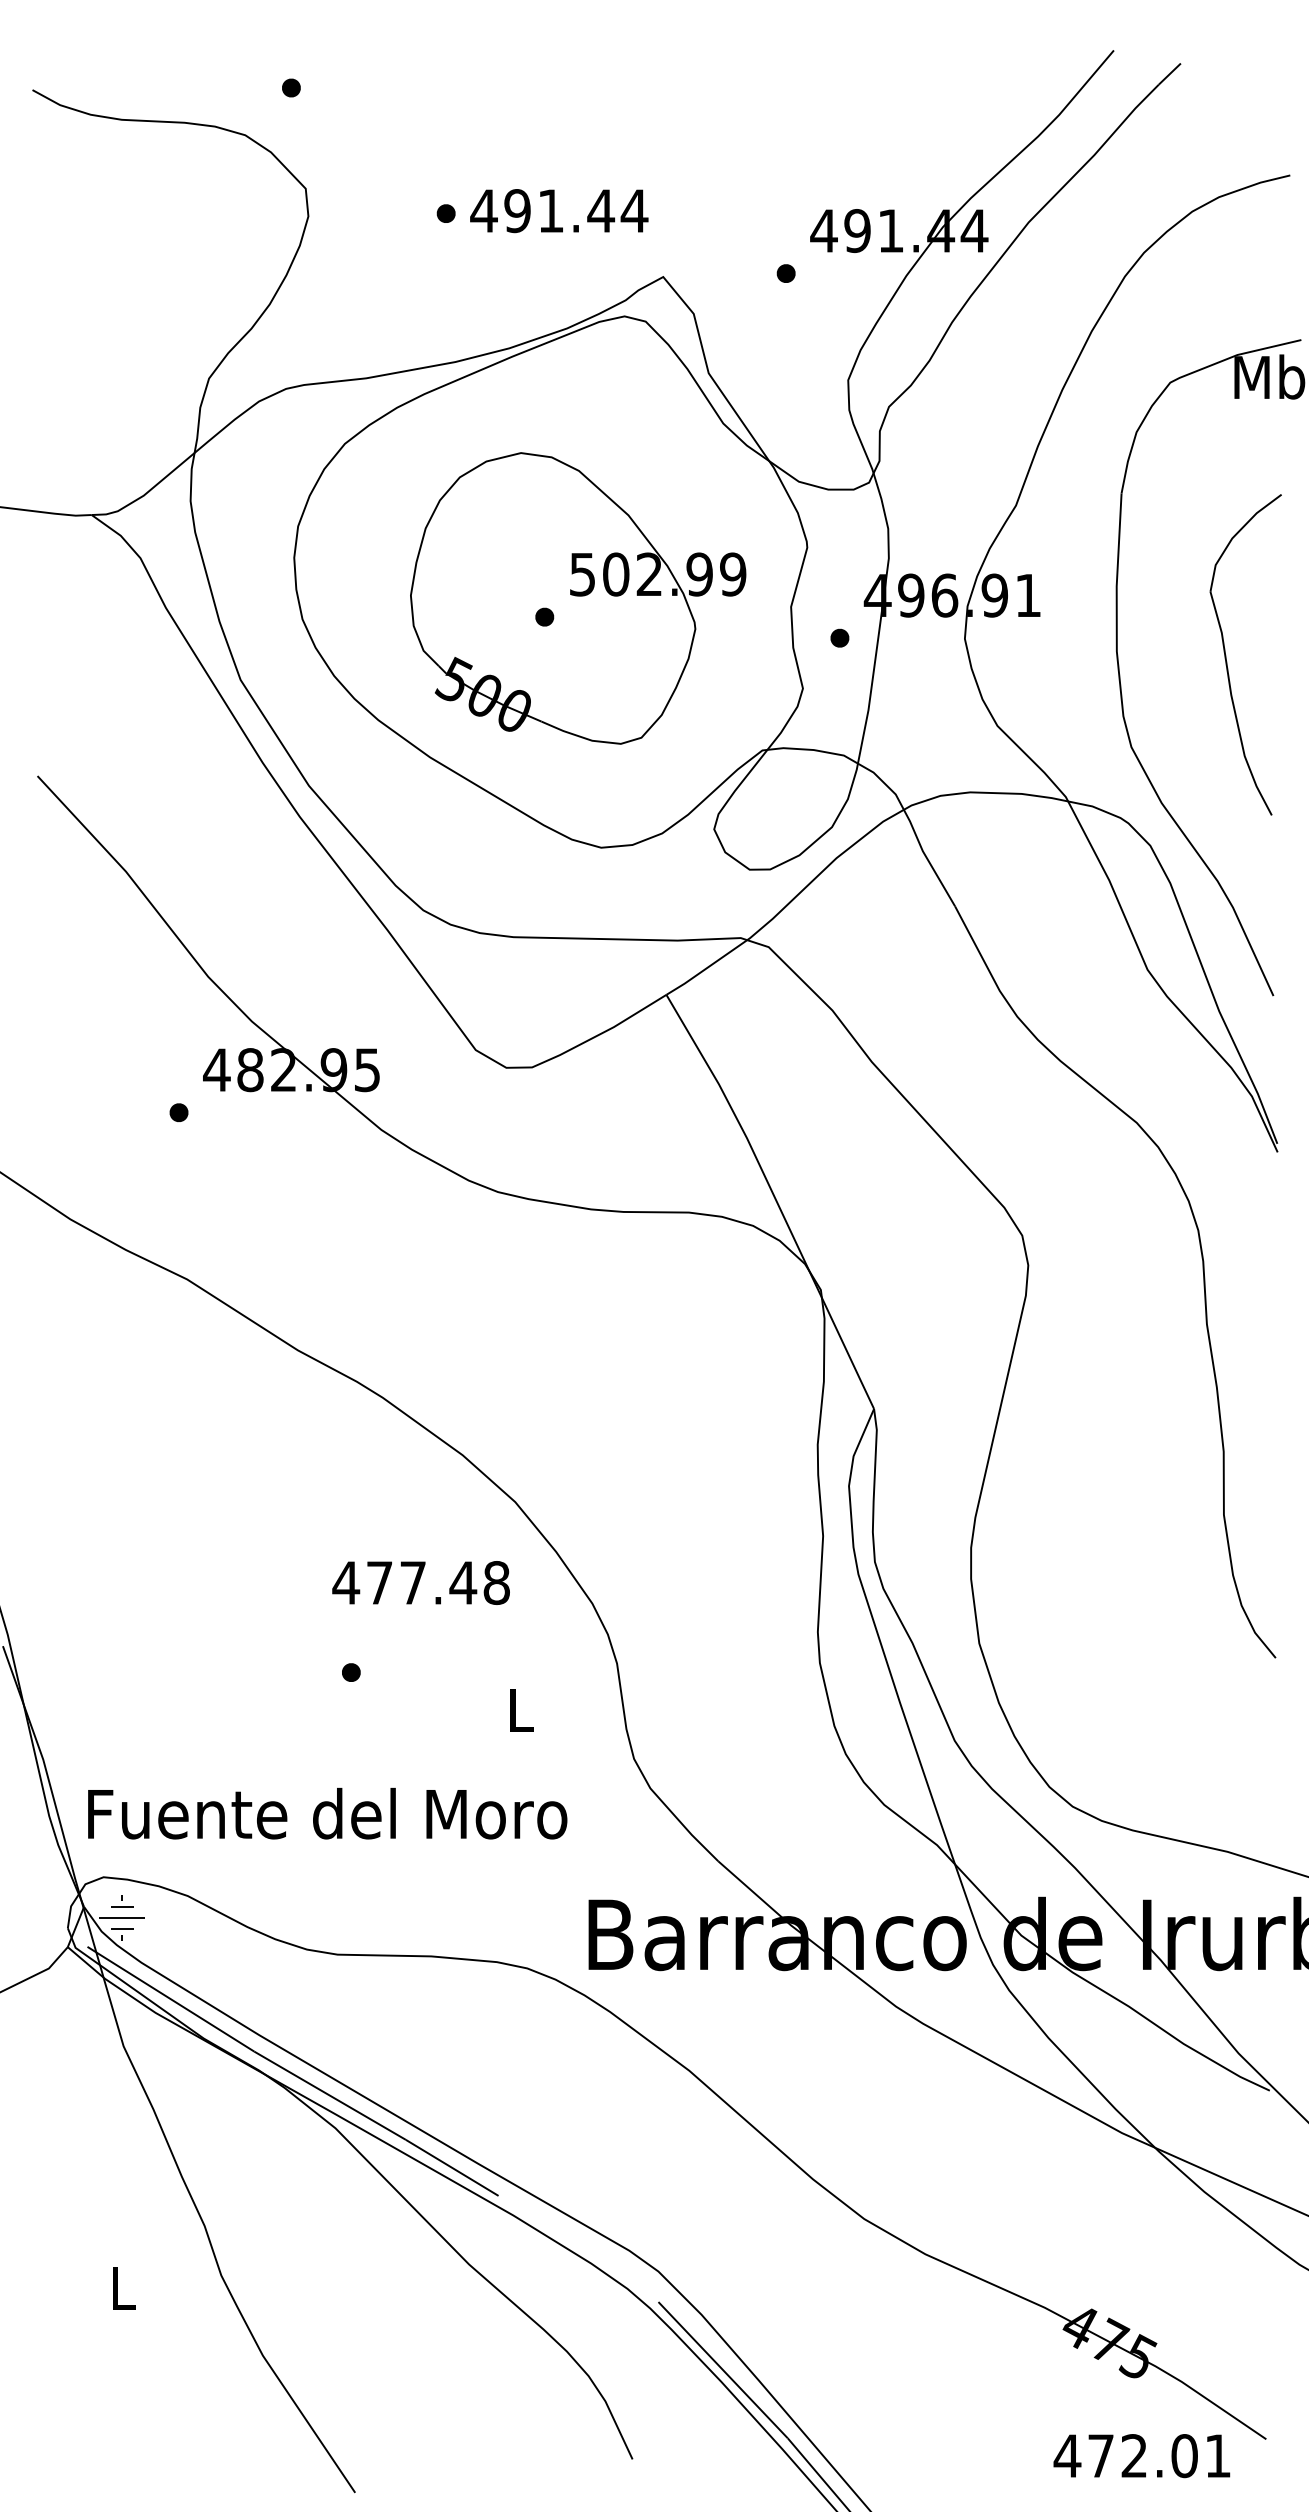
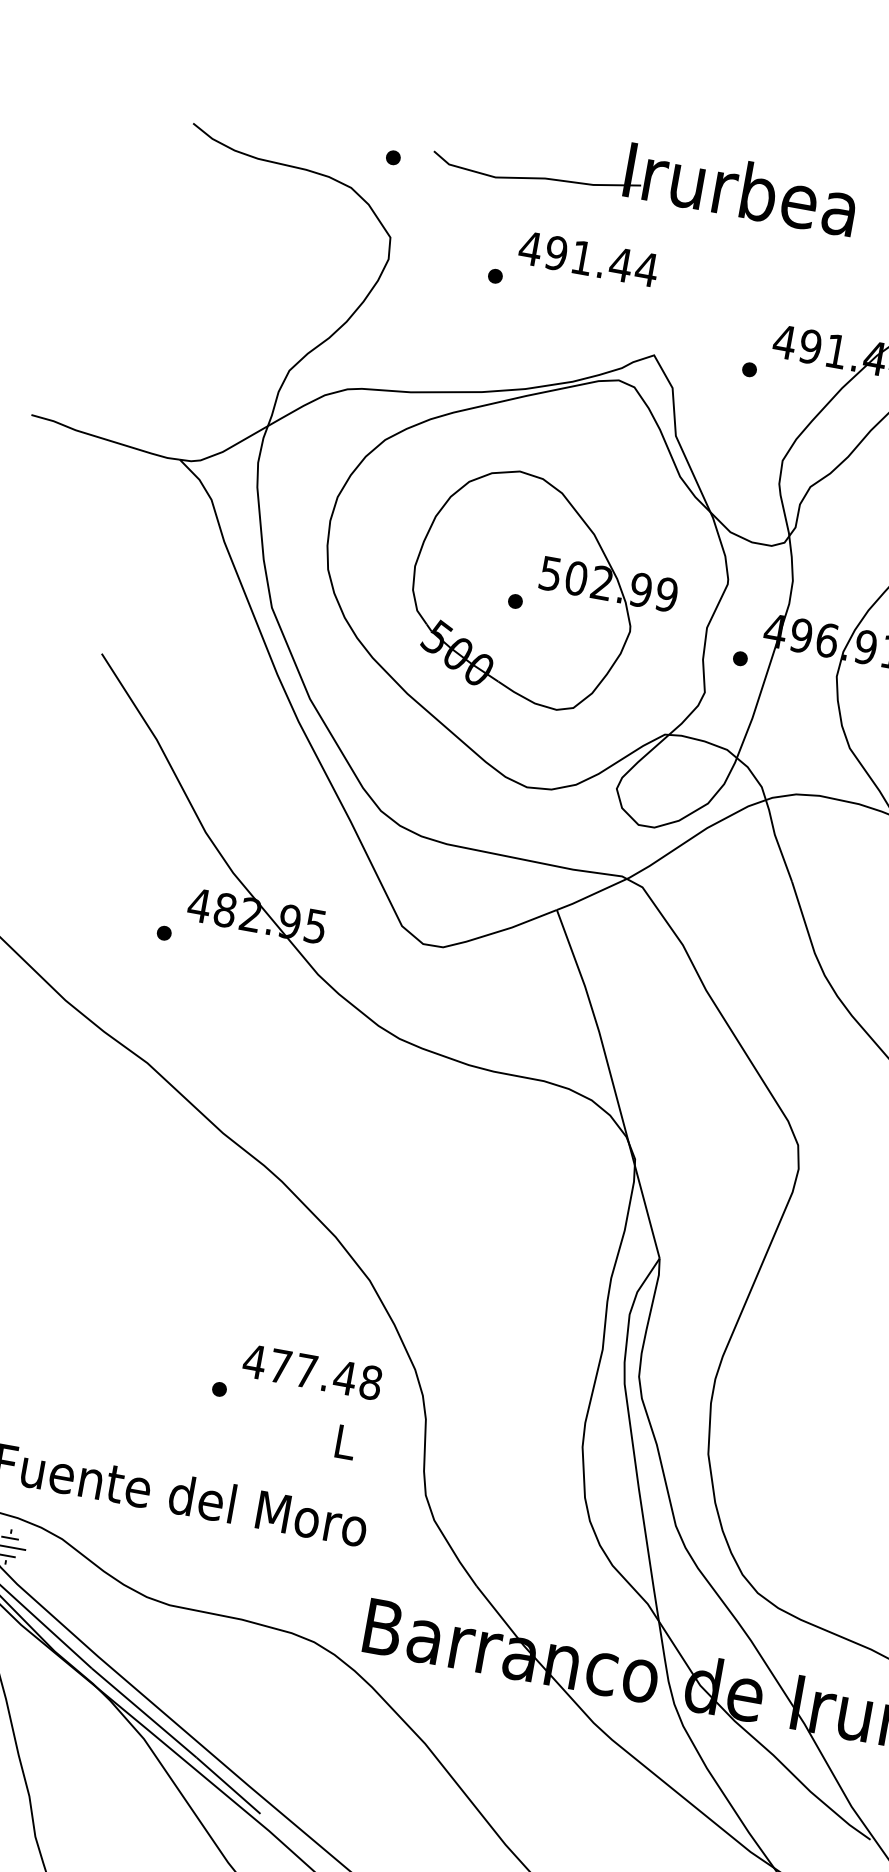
part: (611, 50) -> (645, 173), added
text: (559, 211) -> (588, 259), moved
text: (420, 1582) -> (312, 1371), moved

